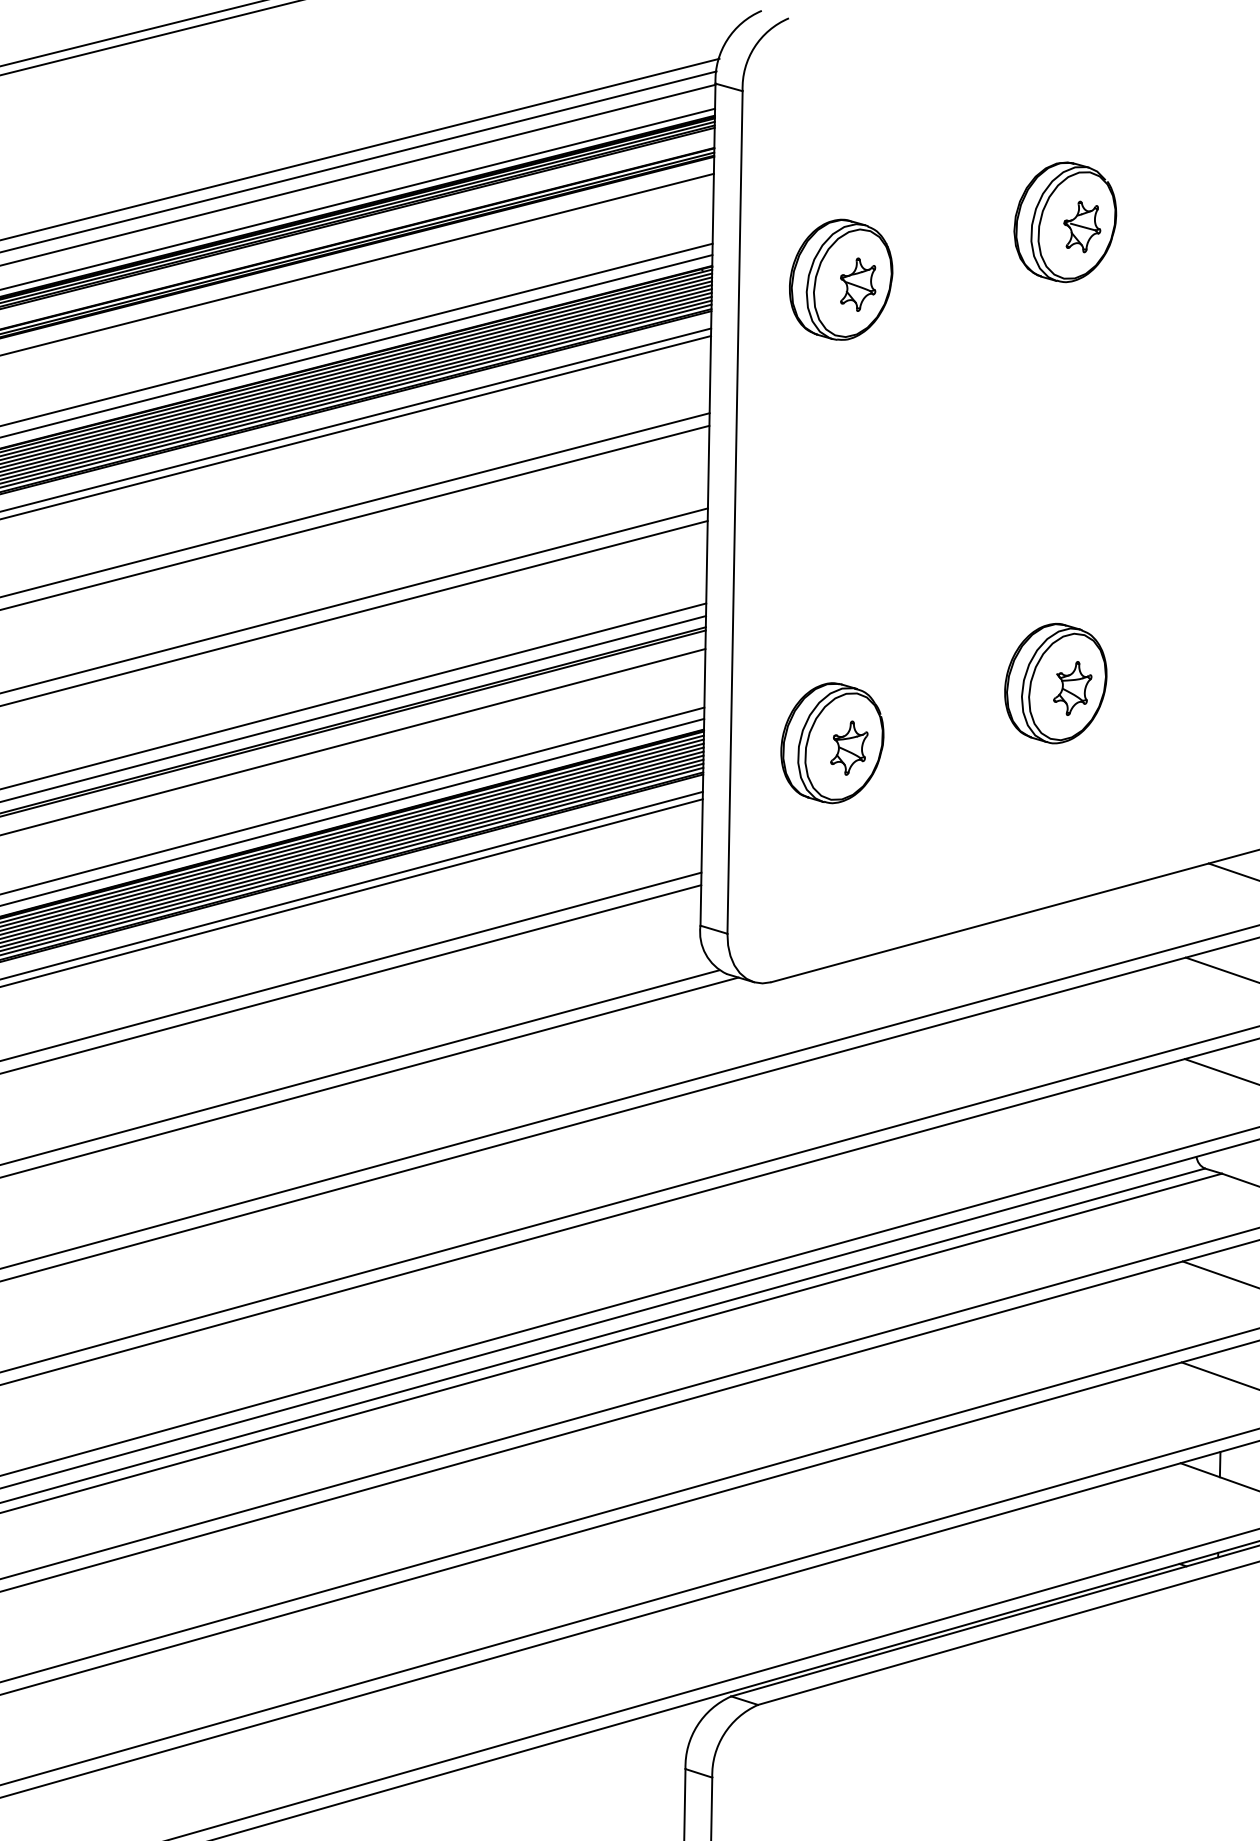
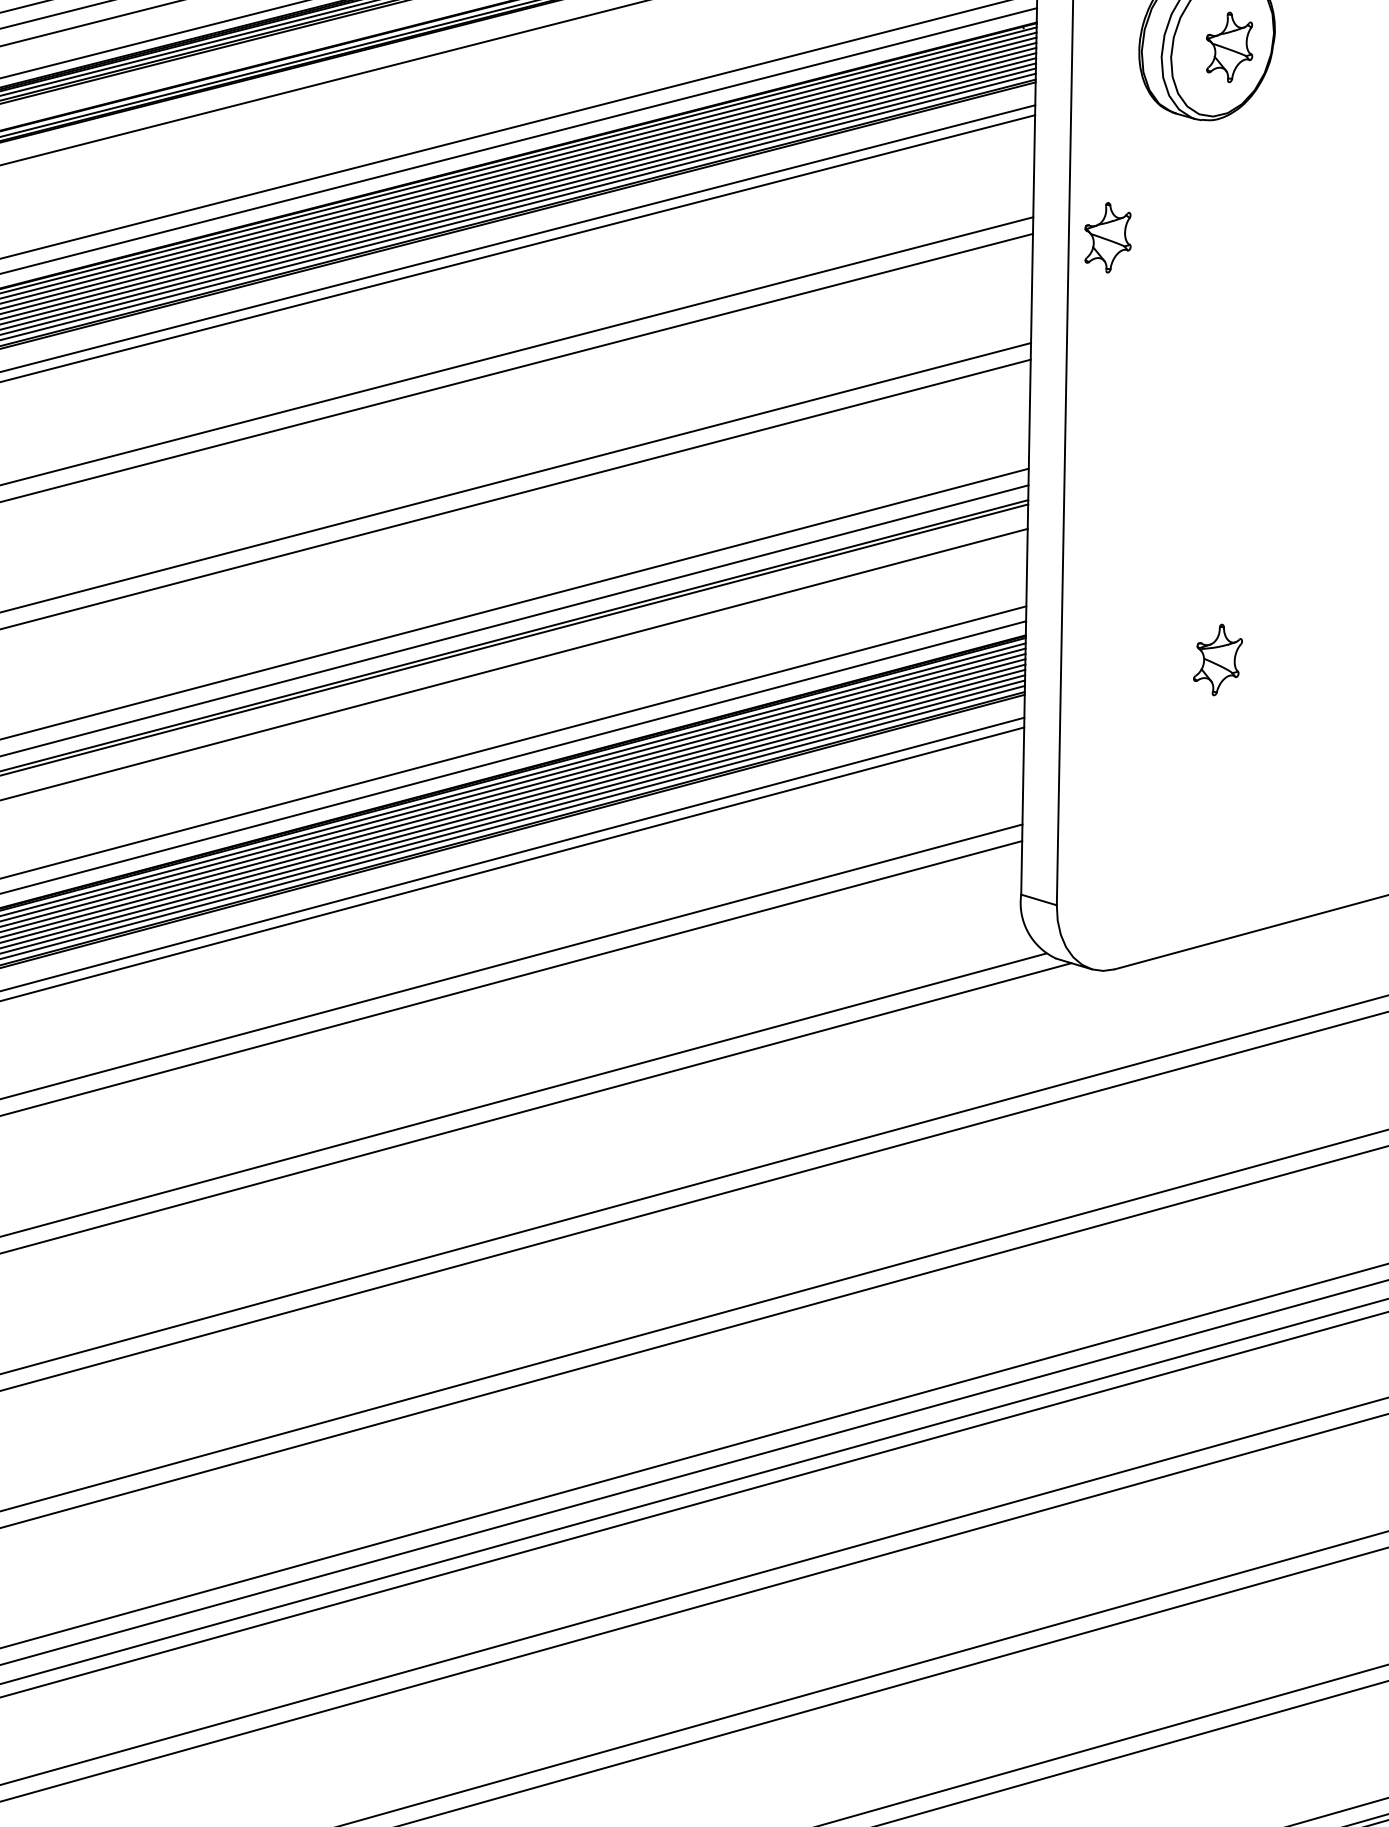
part: (766, 428) -> (1108, 237), added
part: (832, 743) -> (1195, 653), removed

